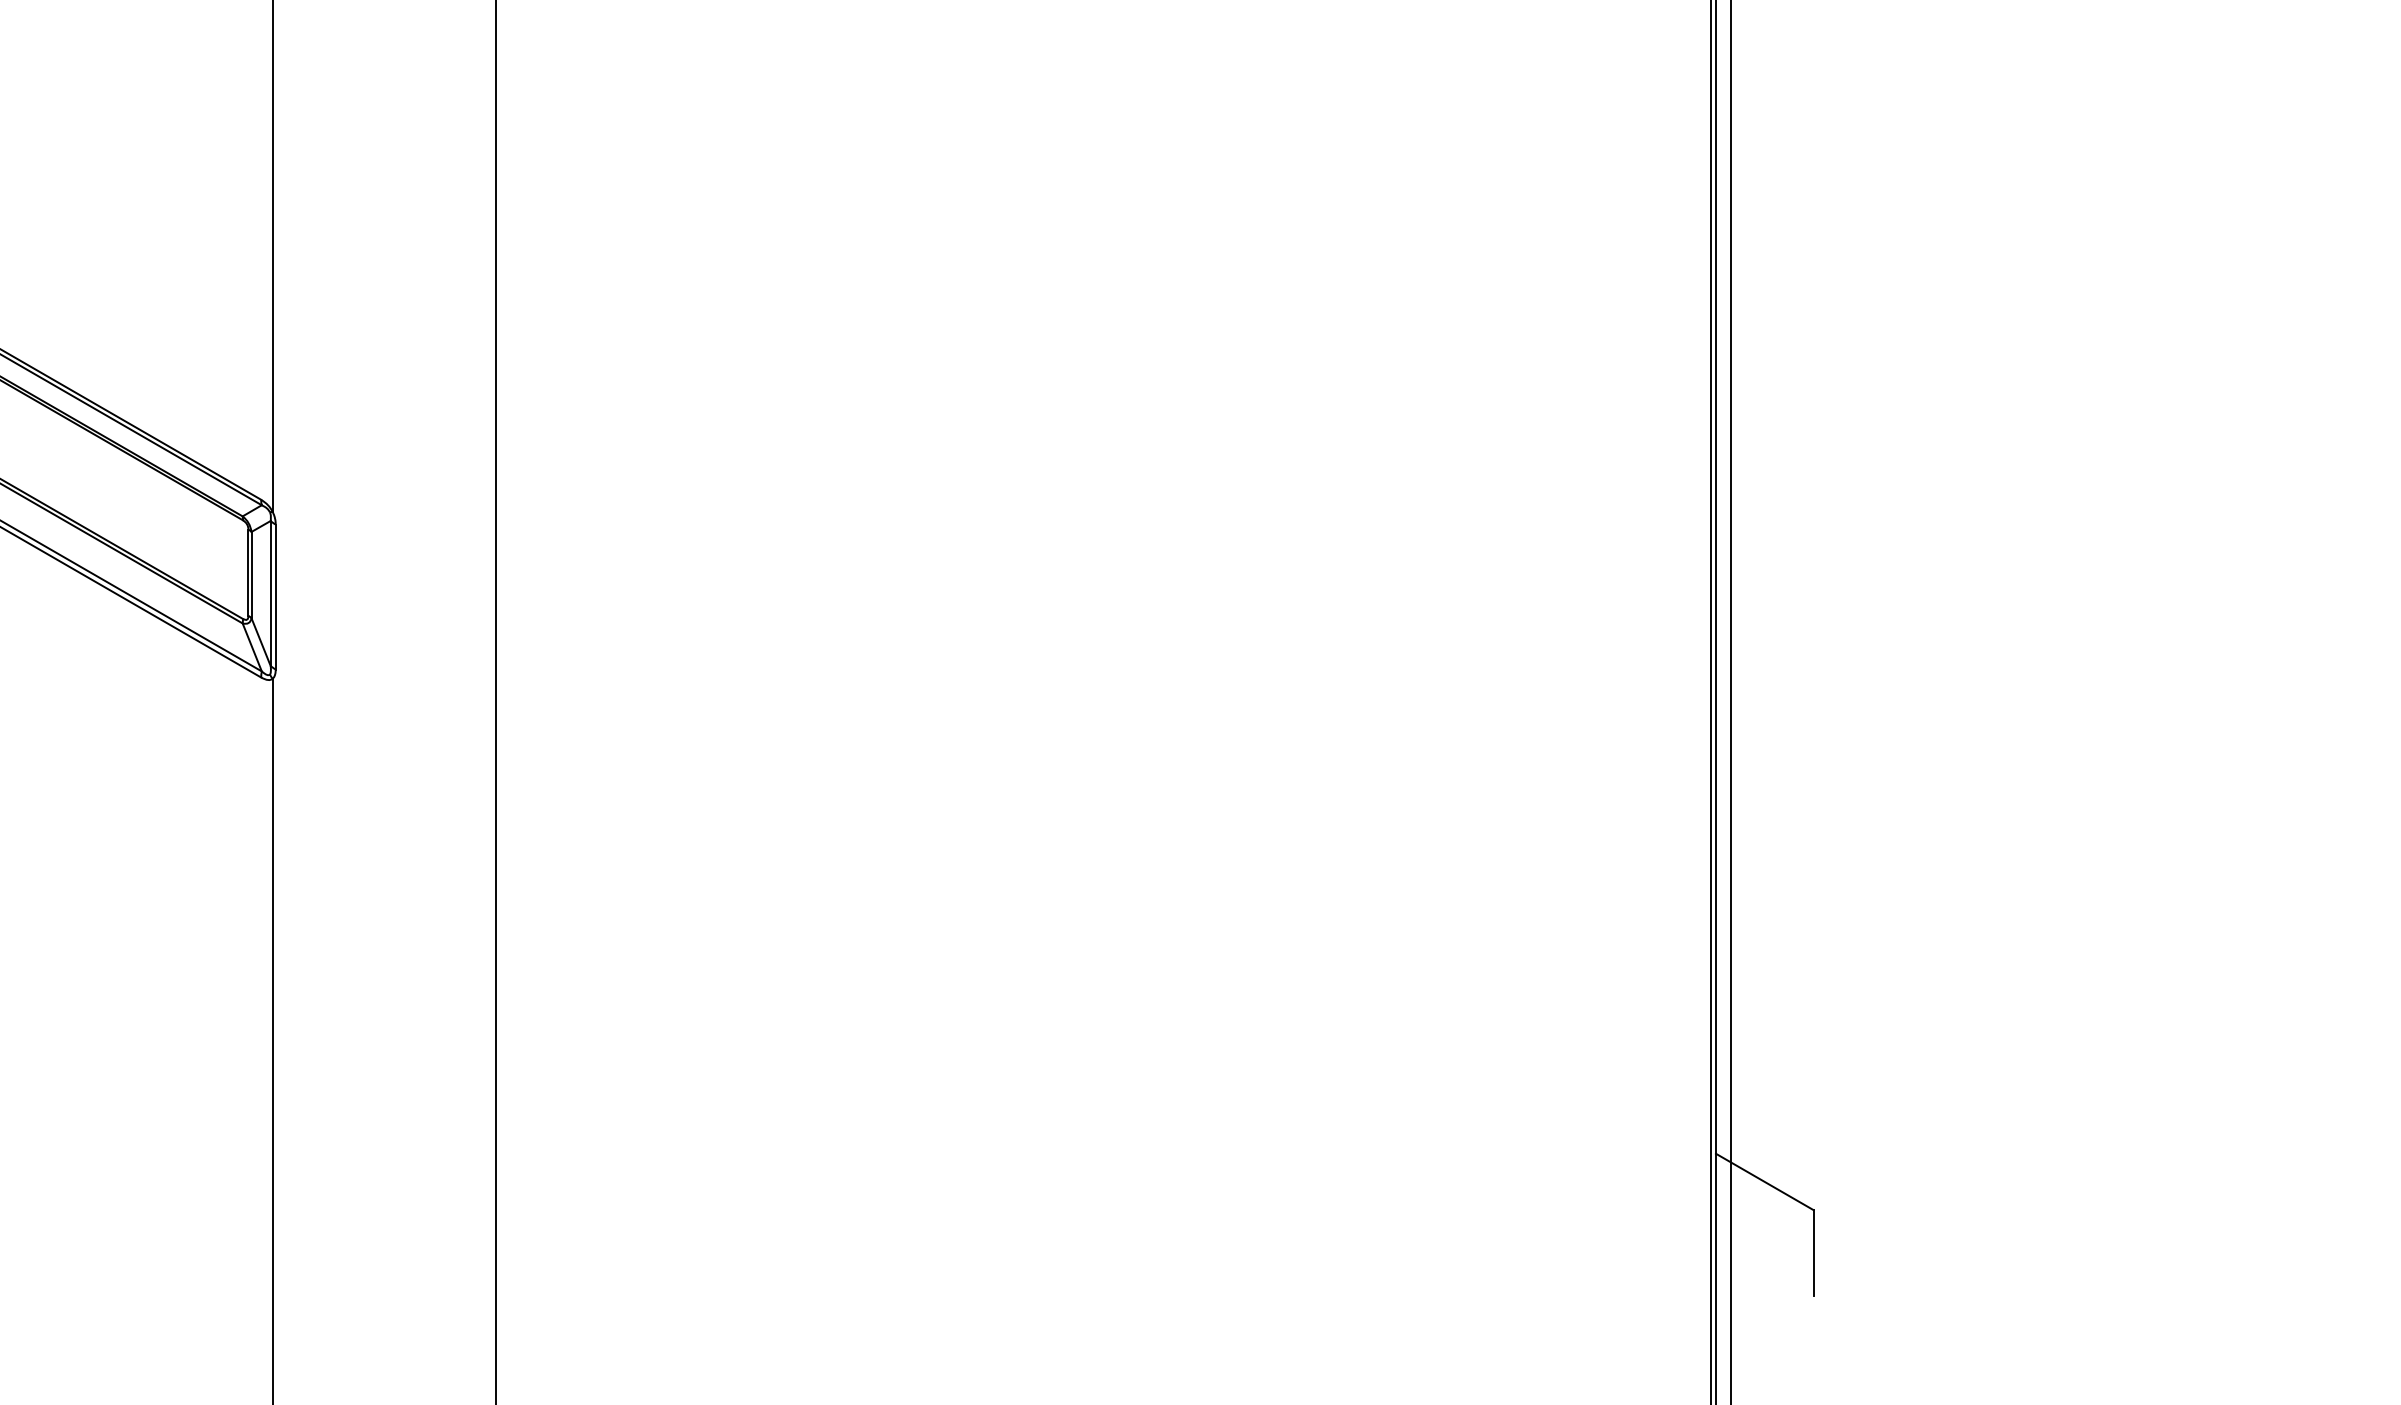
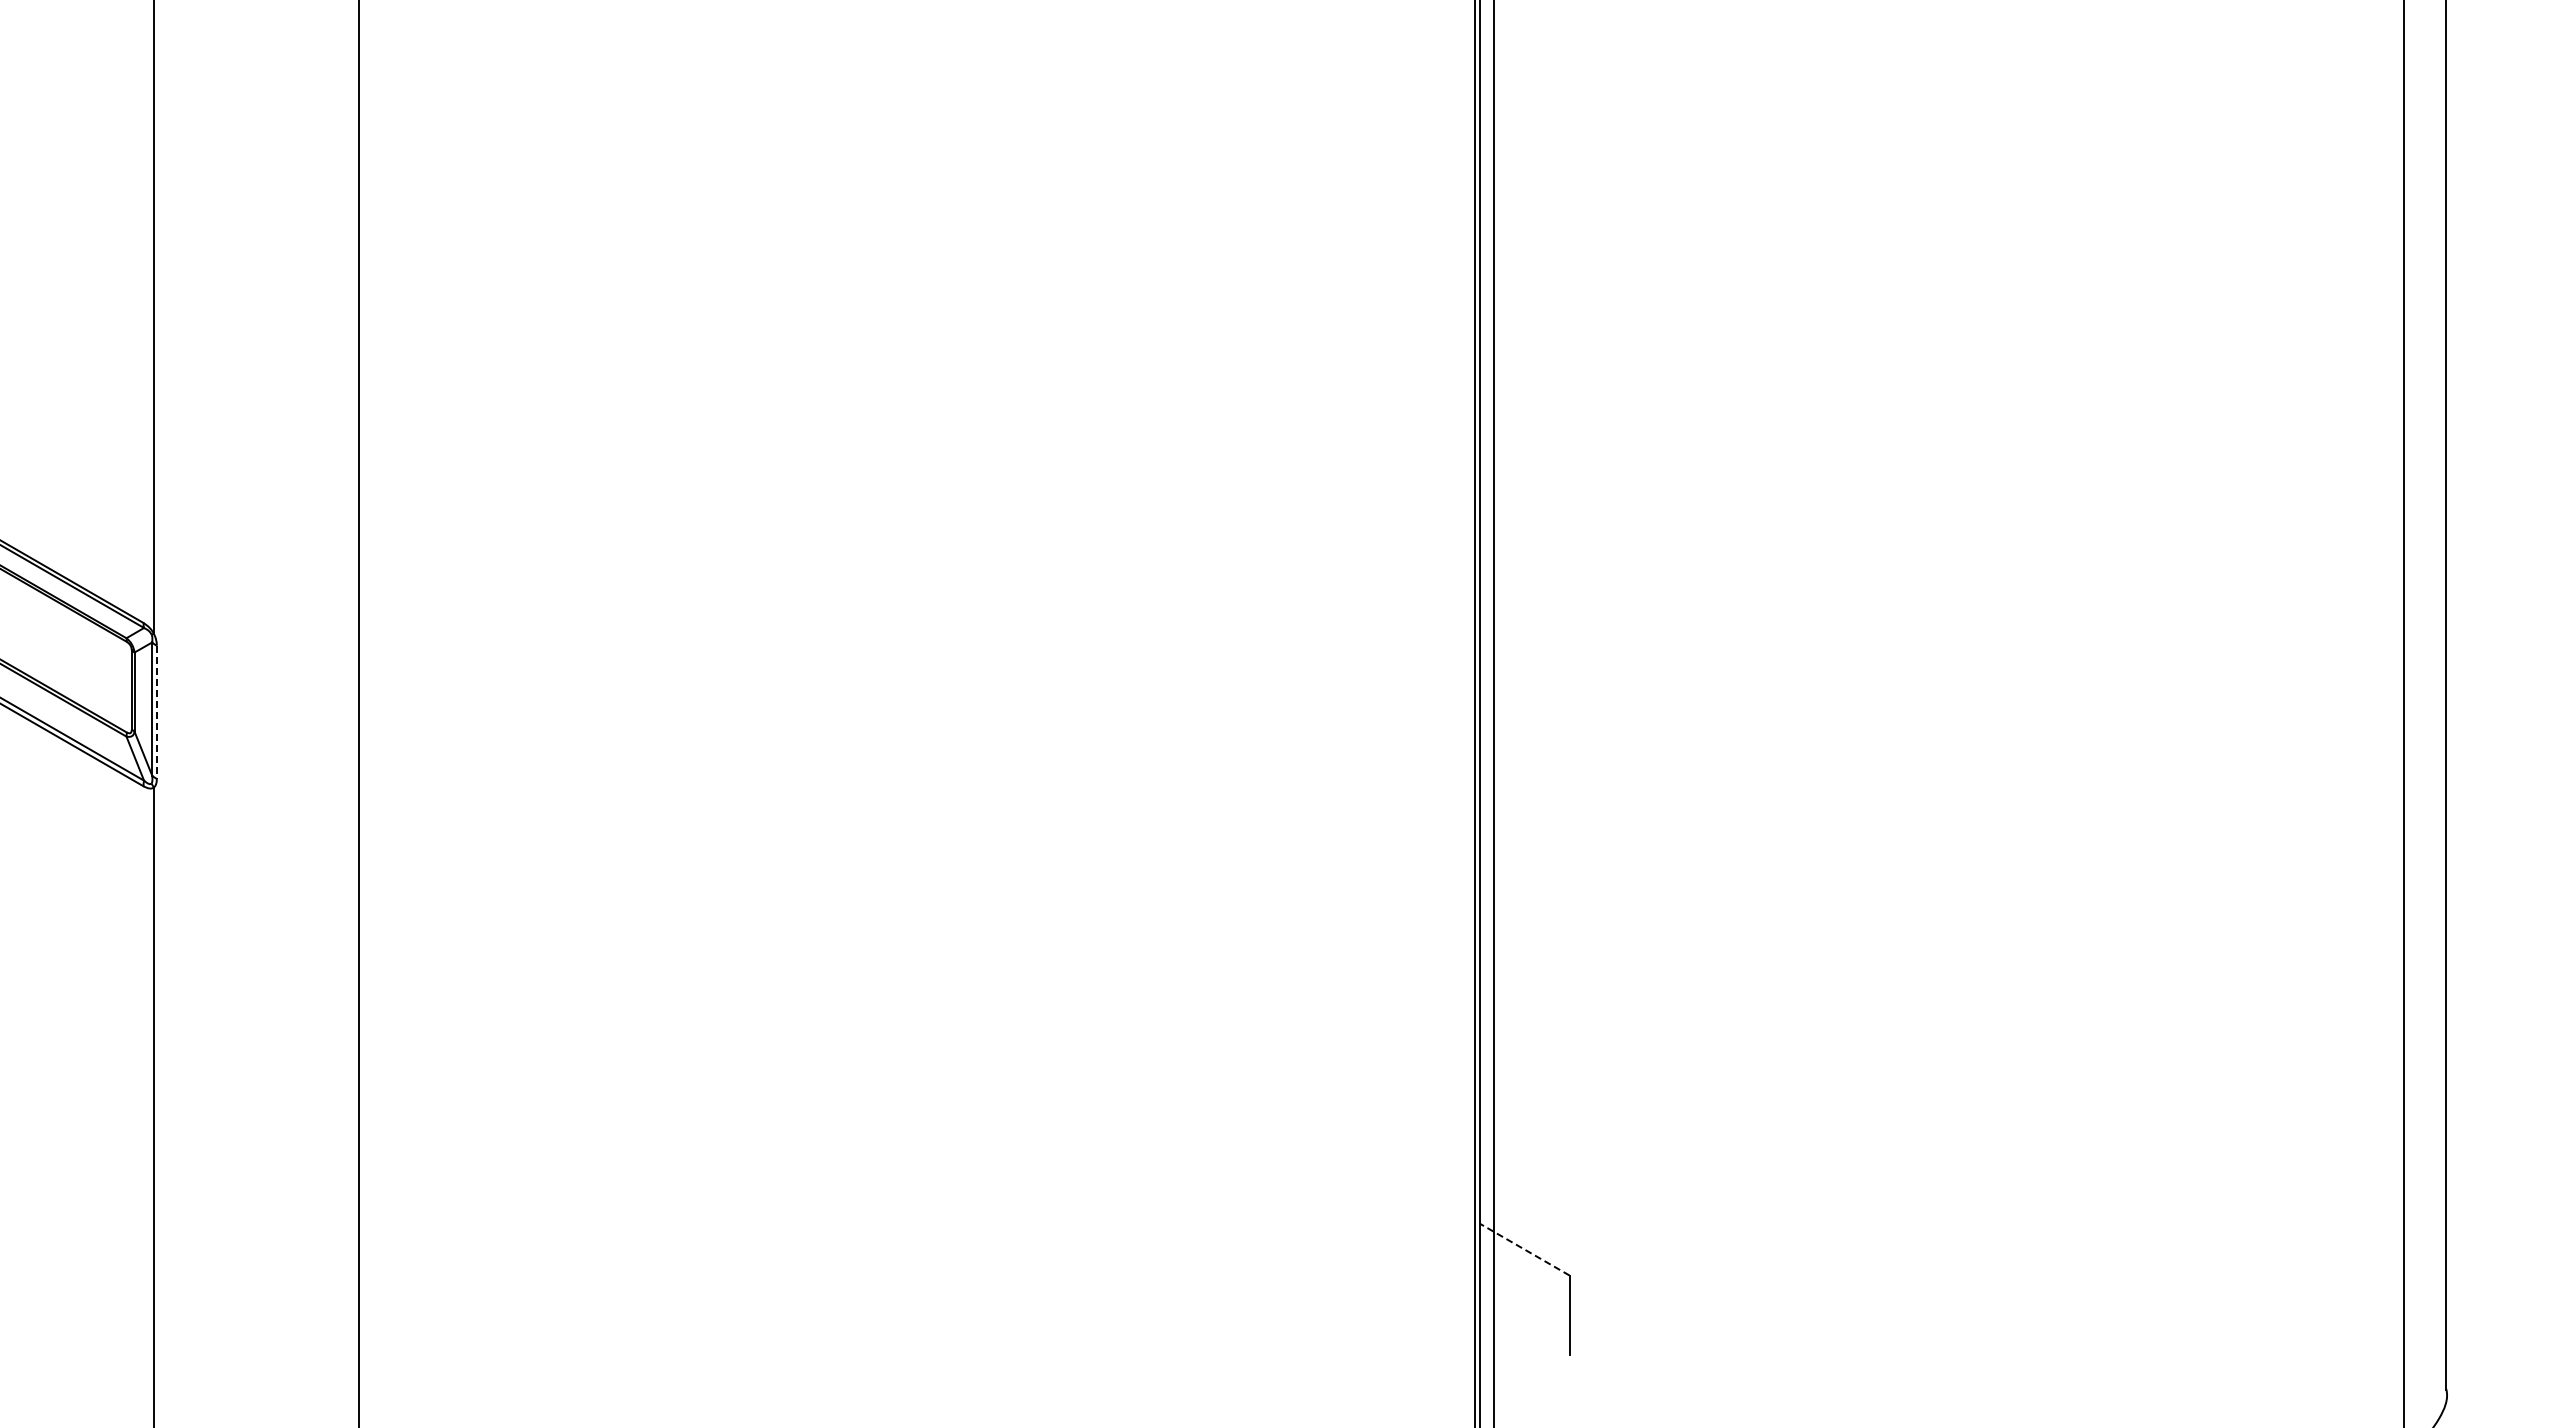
line: (275, 597) -> (156, 712), solid -> dashed
line: (1764, 1181) -> (1524, 1249), solid -> dashed

